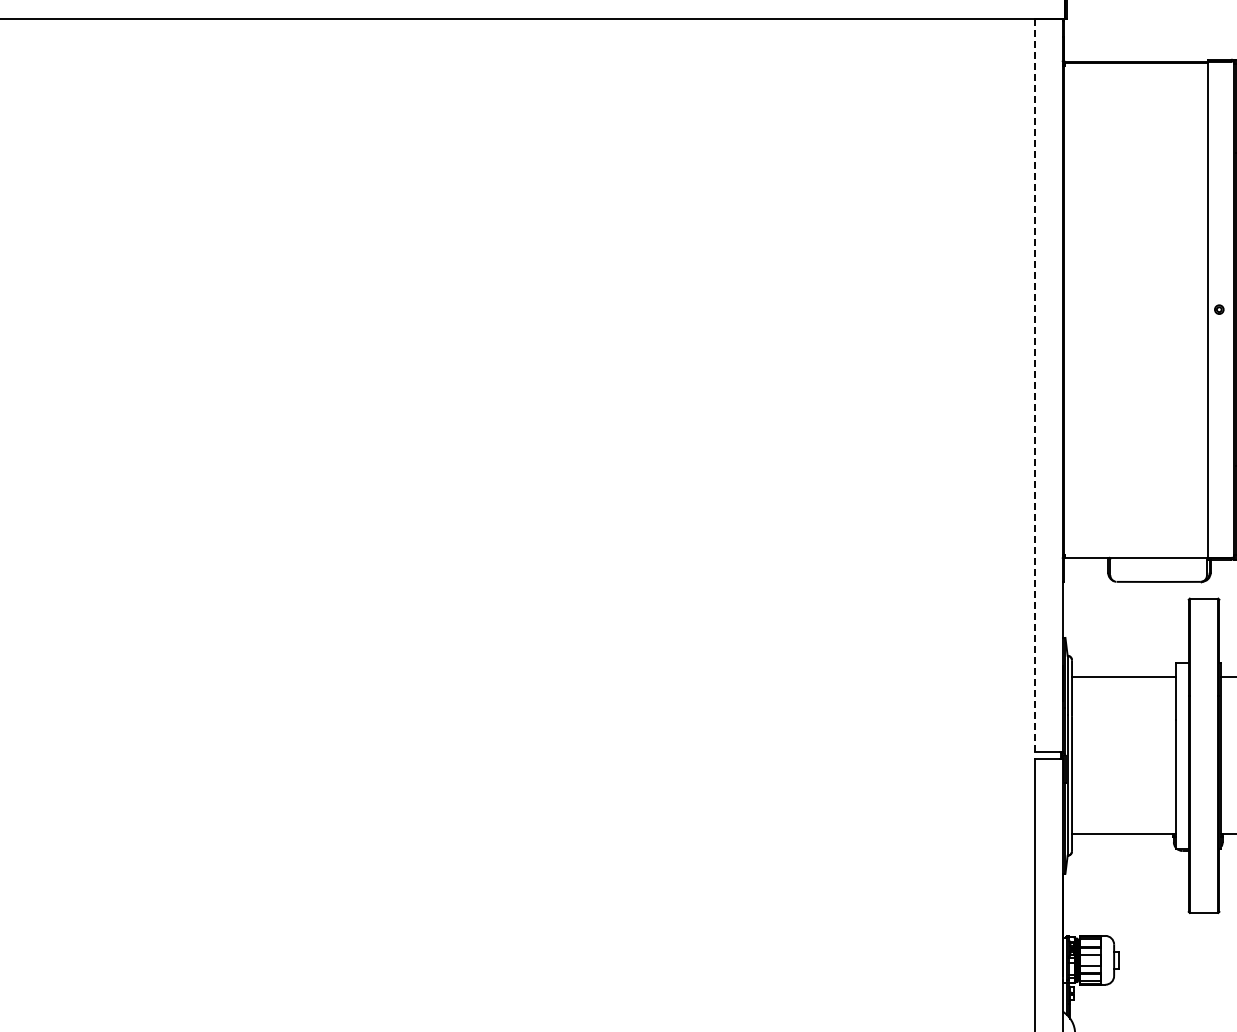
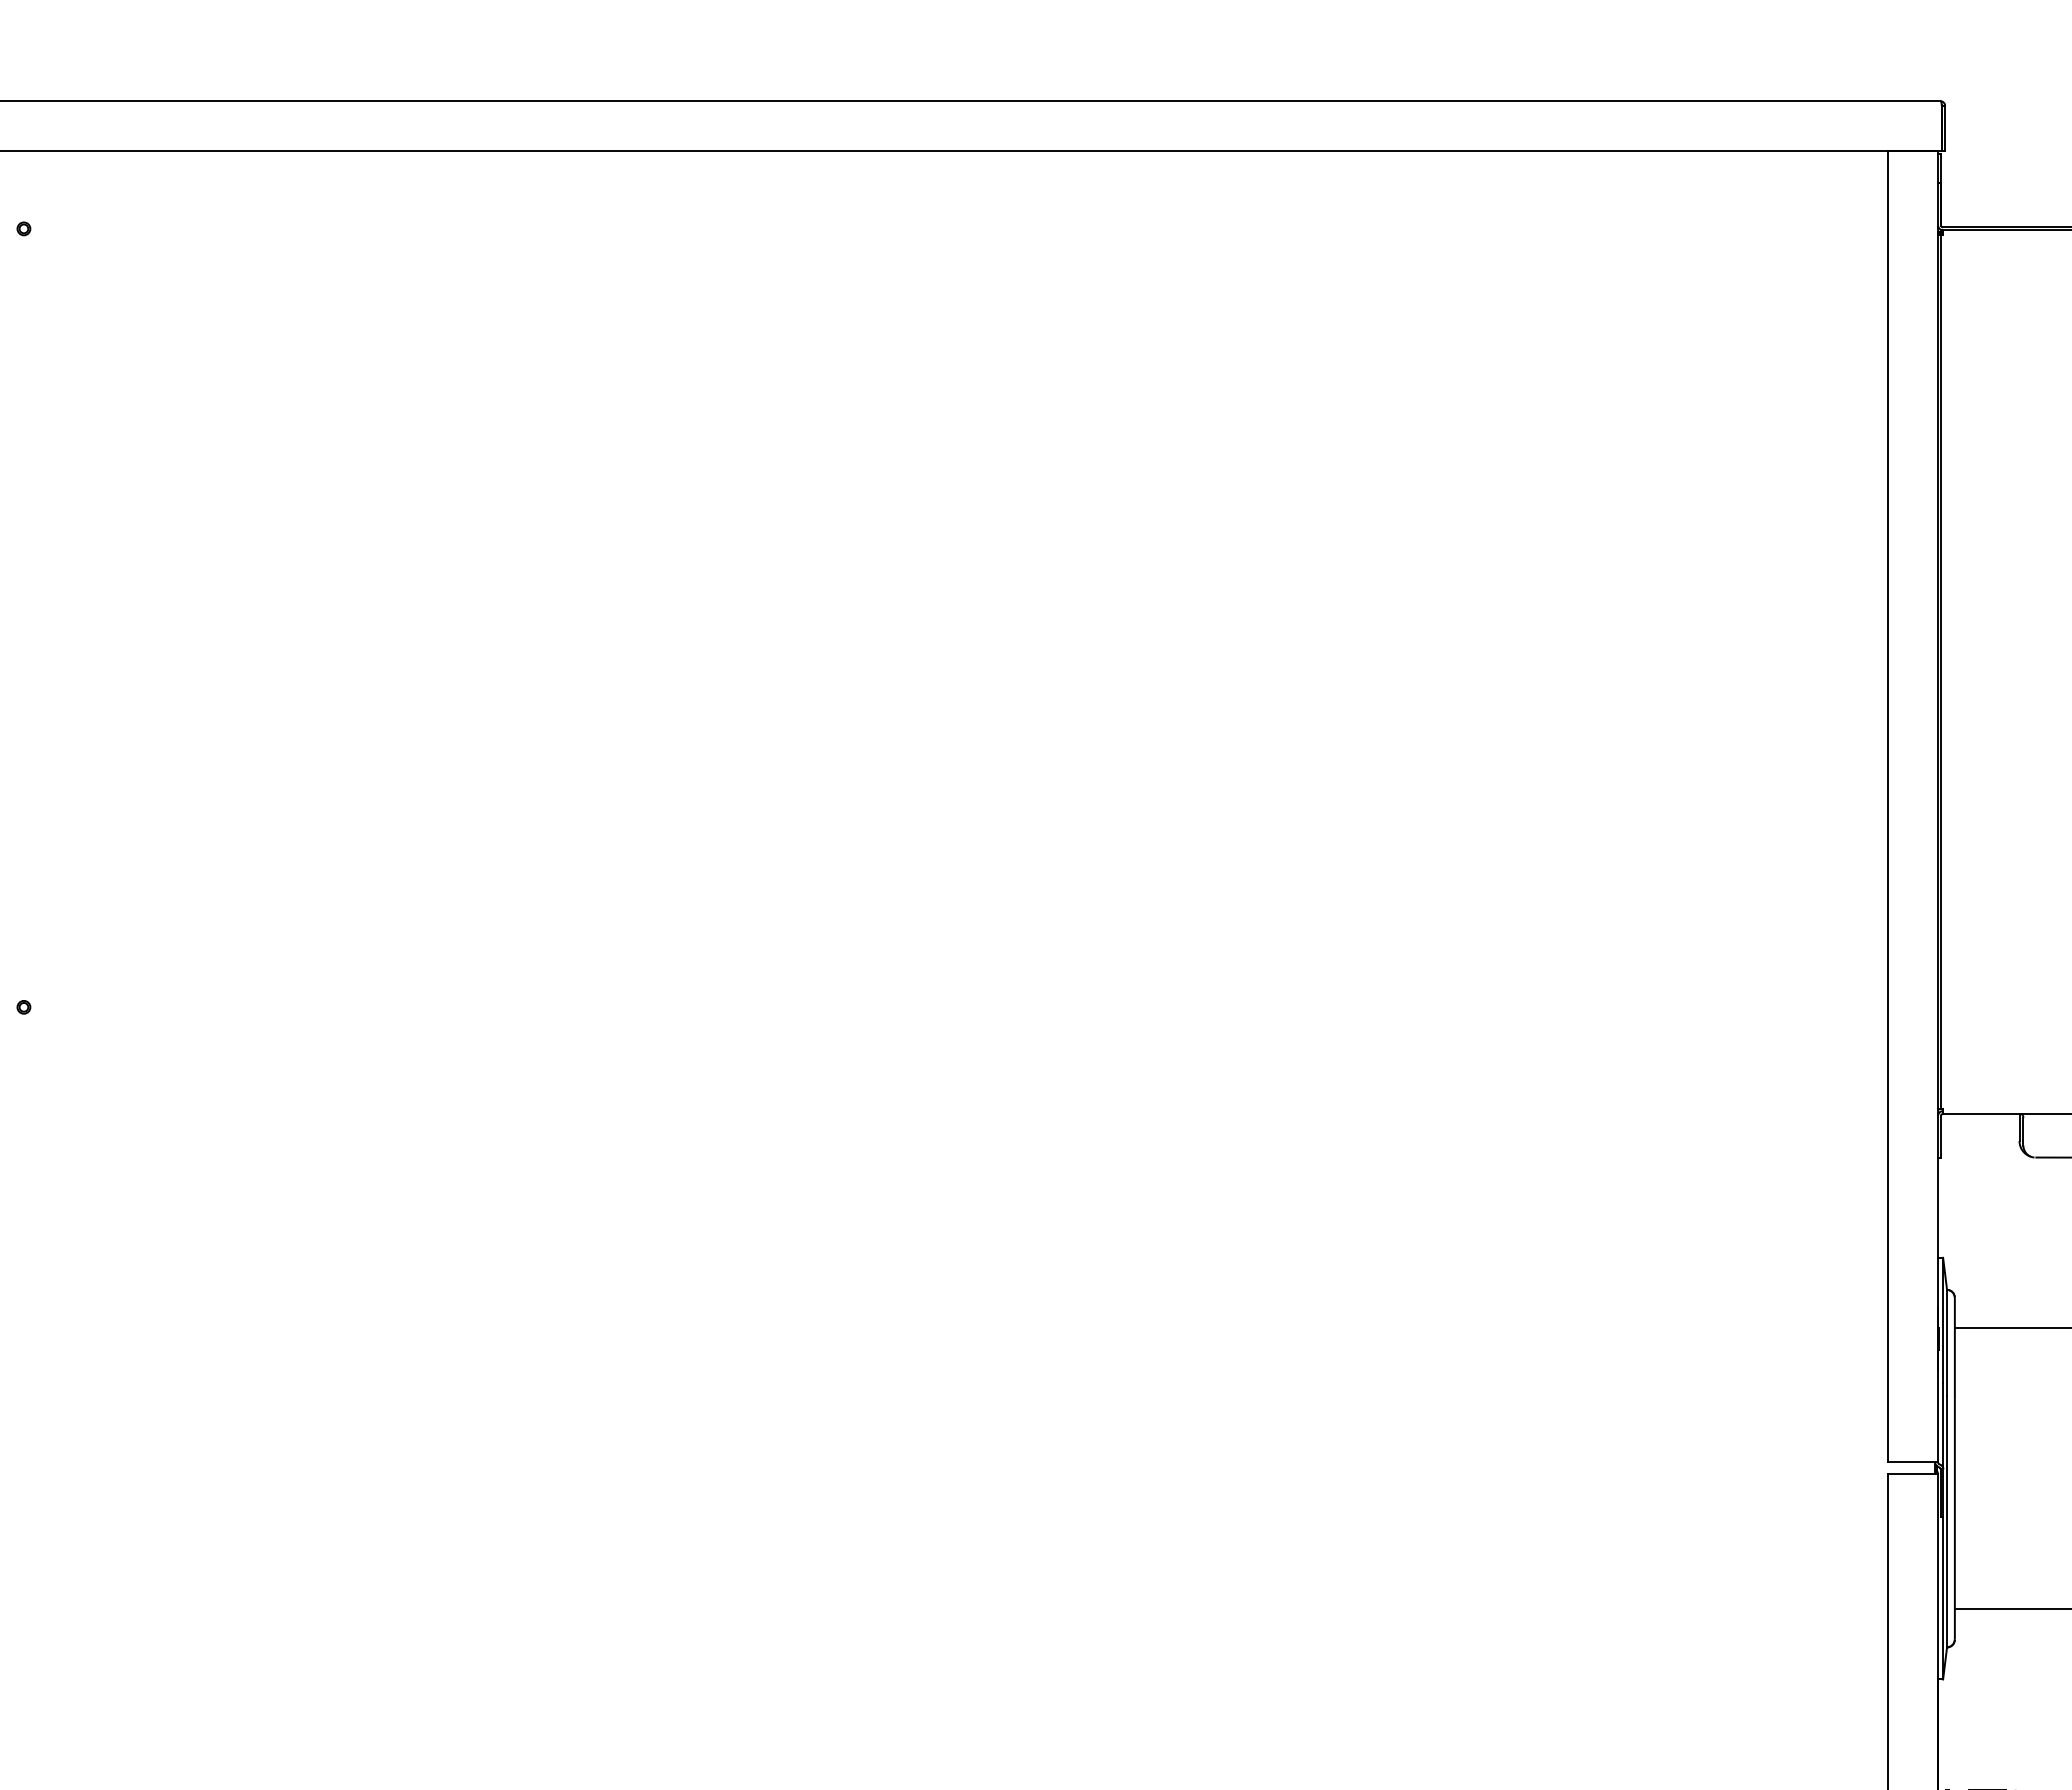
line: (1034, 385) -> (1887, 806), dashed -> solid

